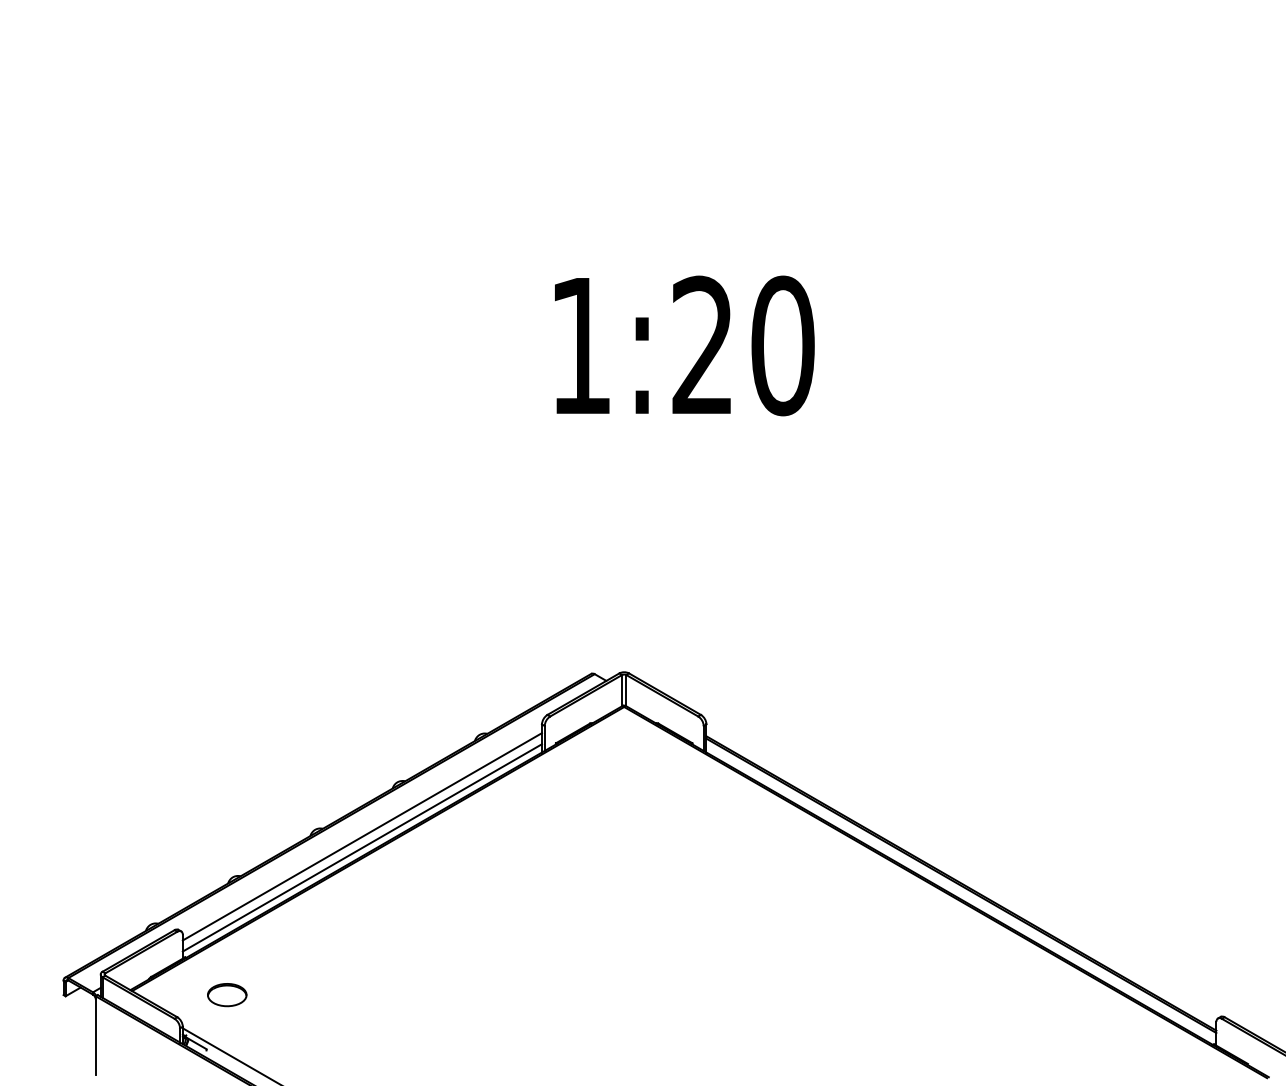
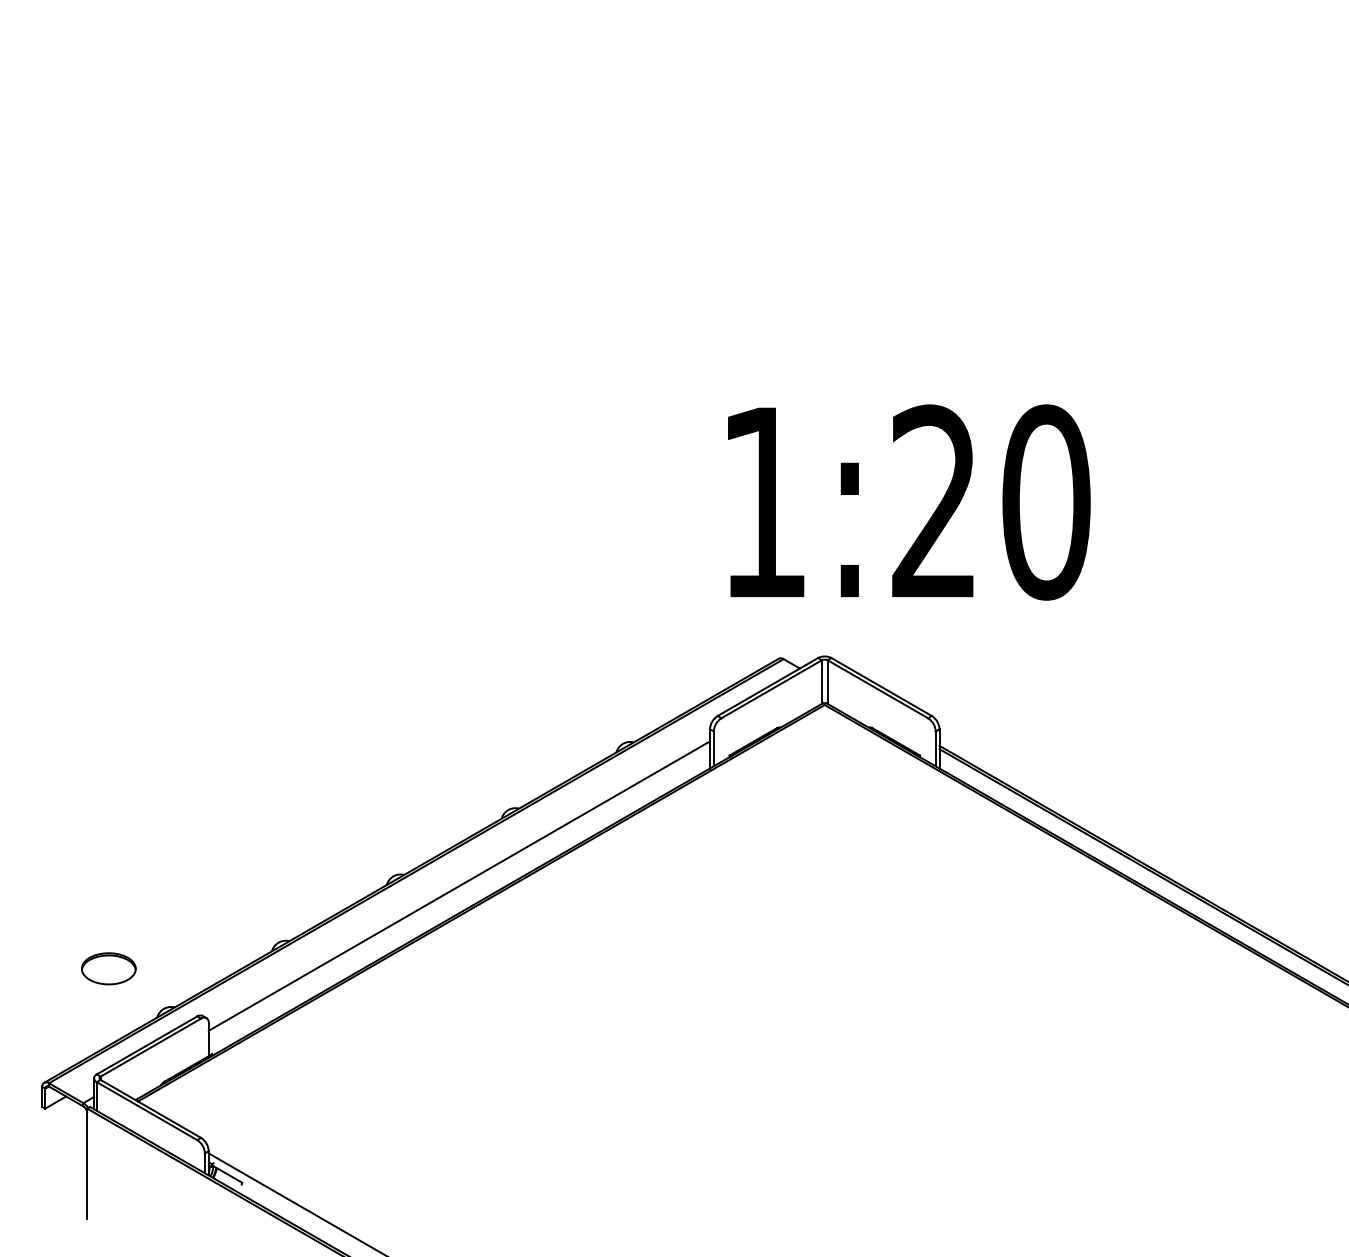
text: (684, 345) -> (908, 501), moved
line: (361, 847) -> (458, 901), removed
part: (227, 995) -> (109, 969), moved

